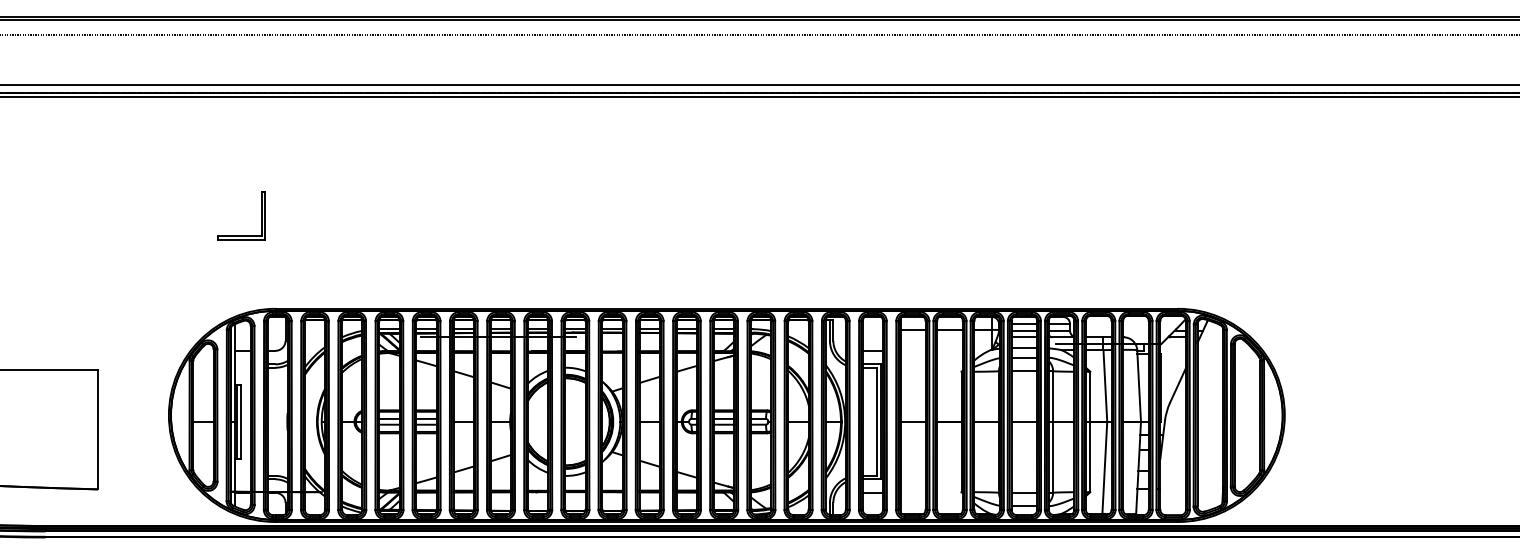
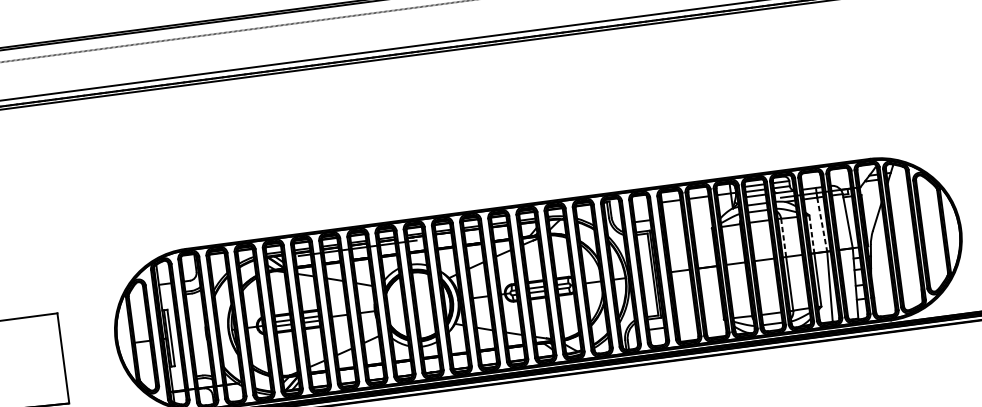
part: (261, 215) -> (165, 179), removed
line: (1105, 385) -> (822, 224), solid -> dashed
line: (1053, 396) -> (783, 237), solid -> dashed
line: (1090, 397) -> (812, 234), solid -> dashed

